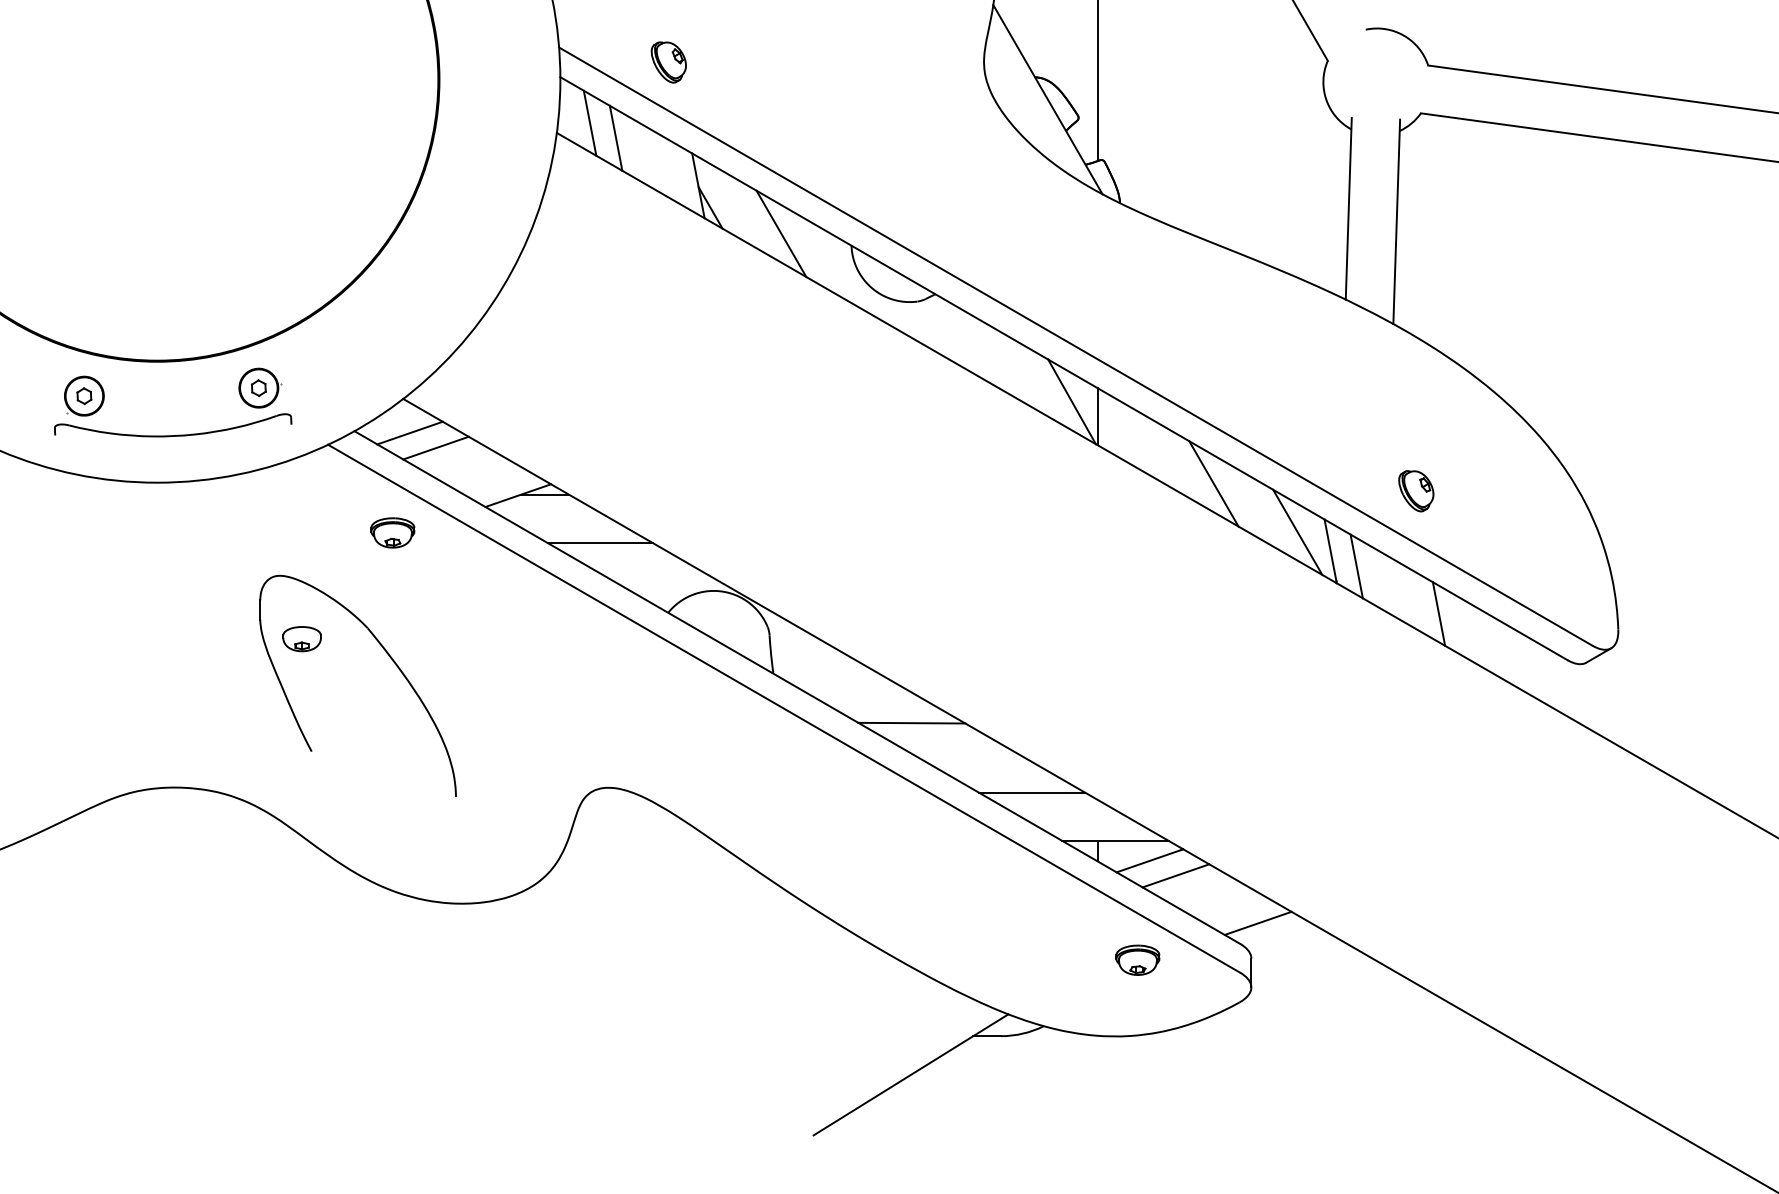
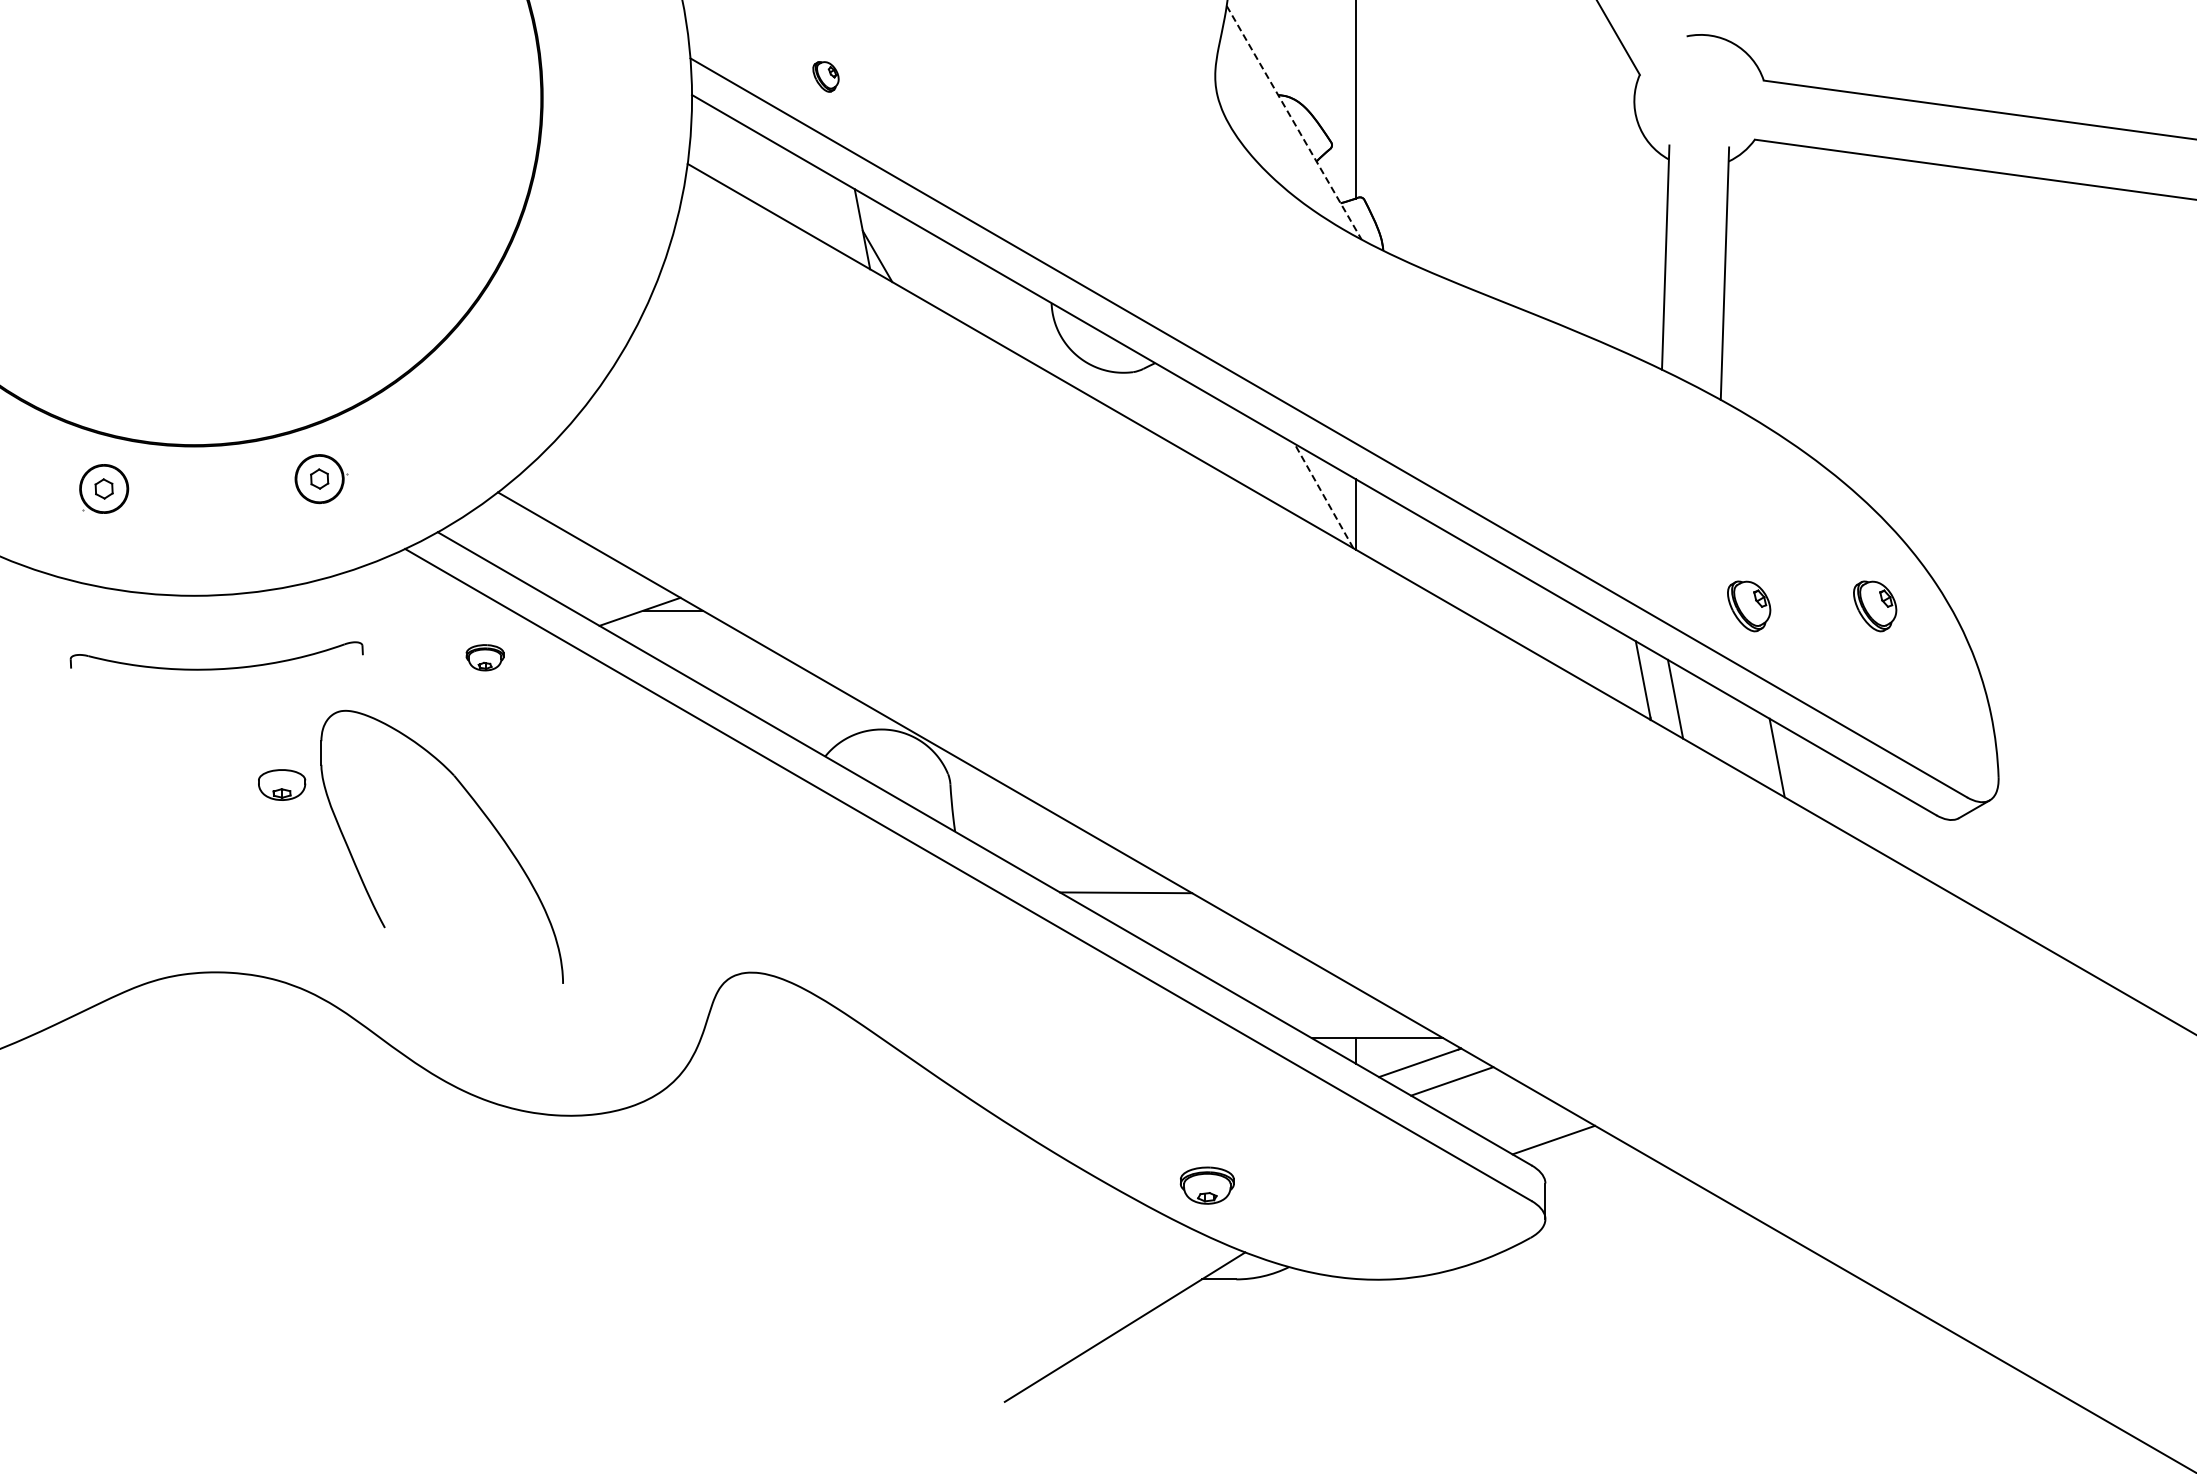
part: (668, 62) -> (825, 76), size x0.6
line: (1048, 99) -> (1294, 122), solid -> dashed
line: (589, 122) -> (728, 151), removed
line: (615, 138) -> (760, 170), removed
line: (781, 233) -> (964, 288), removed
line: (1071, 402) -> (1323, 496), solid -> dashed
line: (410, 433) -> (506, 534), removed
part: (172, 435) -> (216, 668), moved
line: (436, 448) -> (538, 553), removed
line: (1213, 484) -> (1498, 597), removed
part: (1518, 491) -> (1875, 606), added
line: (1297, 531) -> (1602, 656), removed
part: (392, 532) -> (484, 657), size x0.7
line: (600, 543) -> (741, 670), removed
part: (302, 638) -> (282, 784), moved
line: (1031, 792) -> (1273, 978), removed
part: (1137, 960) -> (1206, 1185), moved

